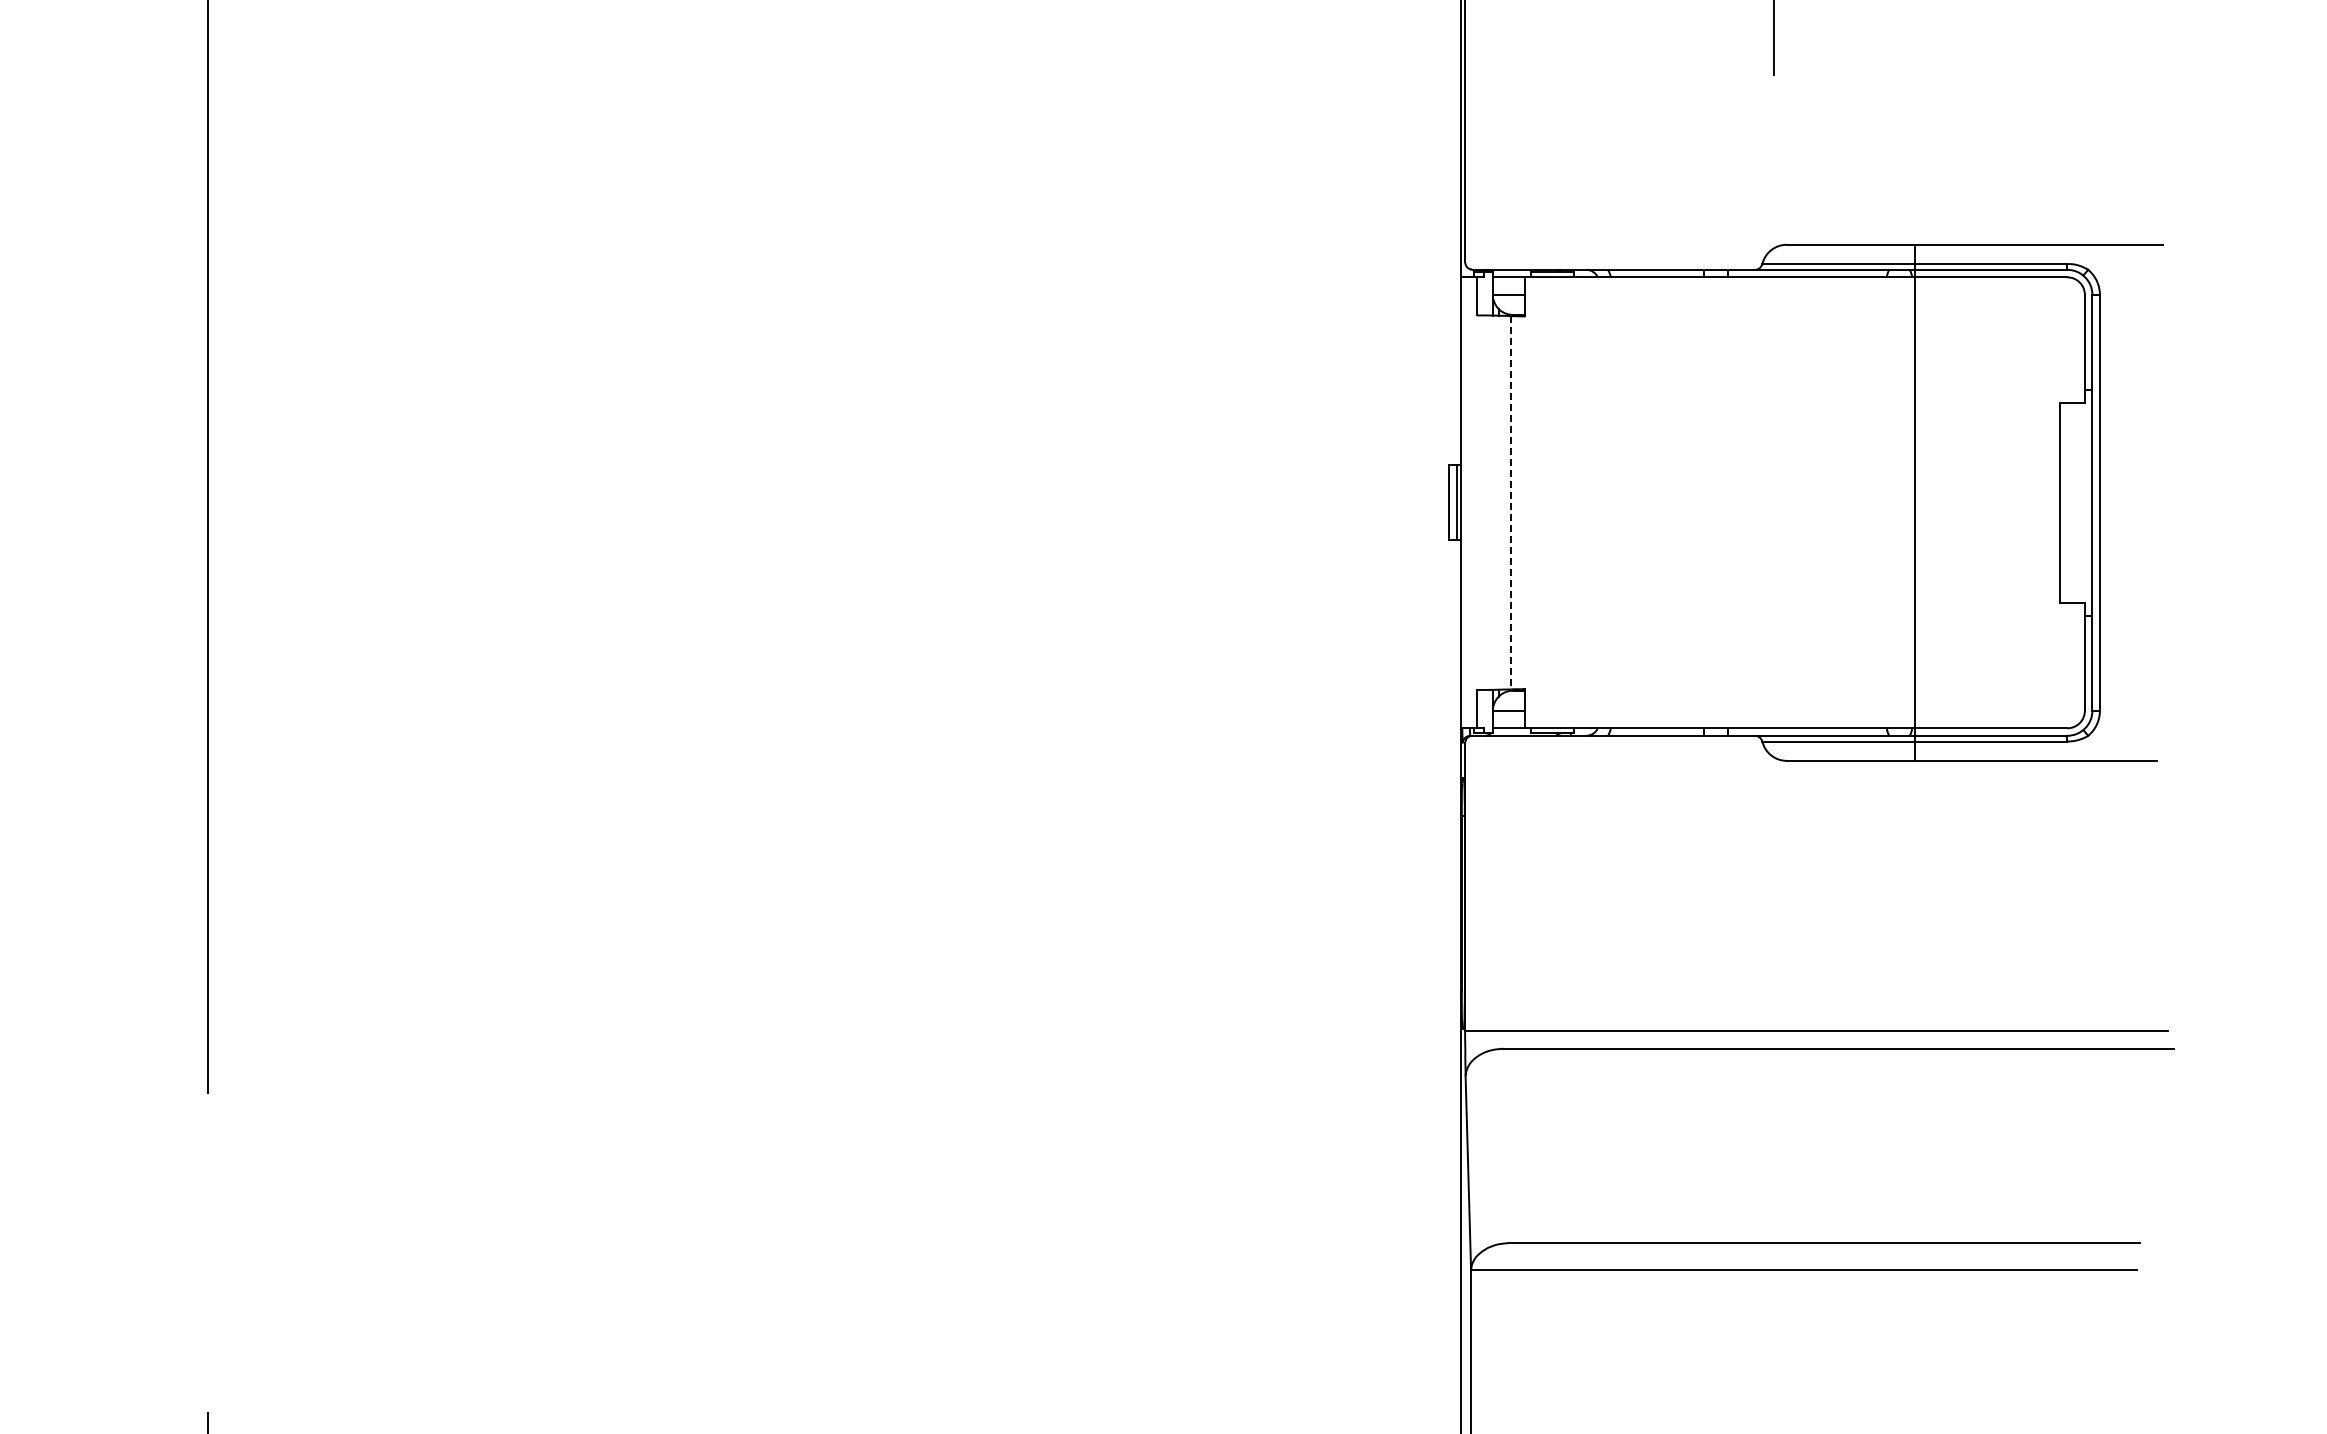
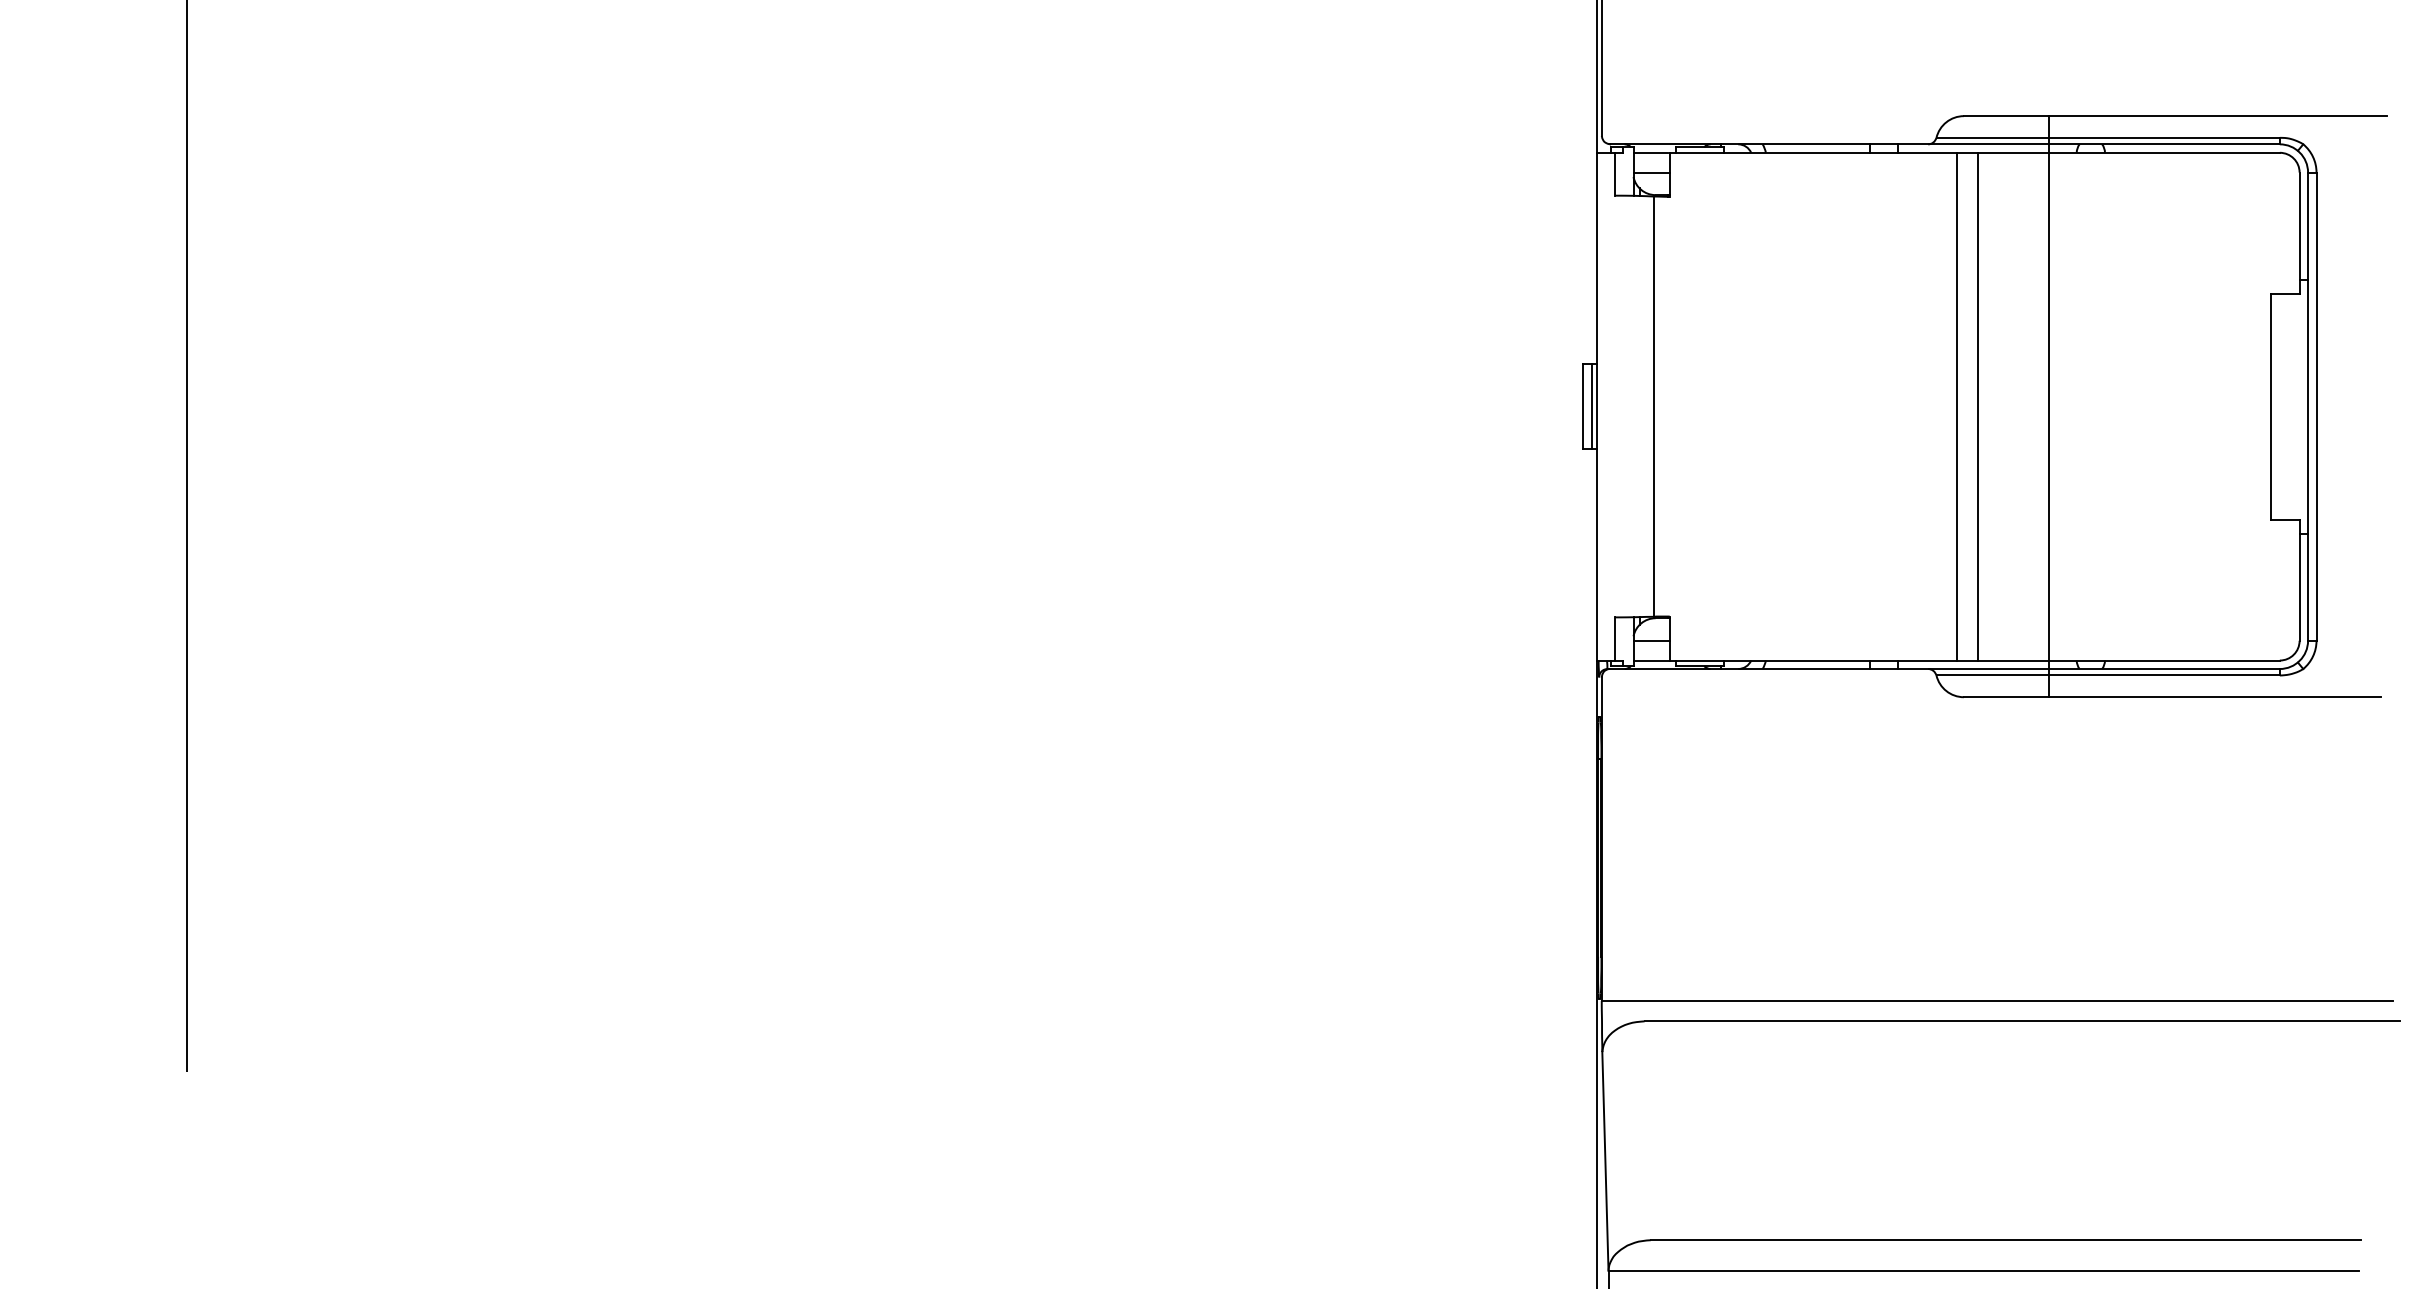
line: (1511, 502) -> (1654, 406), dashed -> solid
line: (1780, 502) -> (1956, 406), added
line: (1799, 502) -> (1978, 406), added
line: (1914, 502) -> (2048, 406), moved

